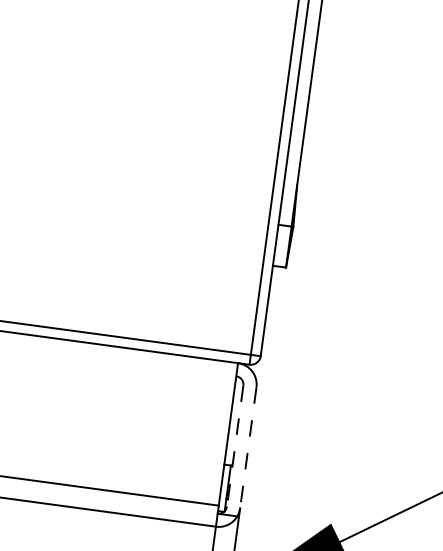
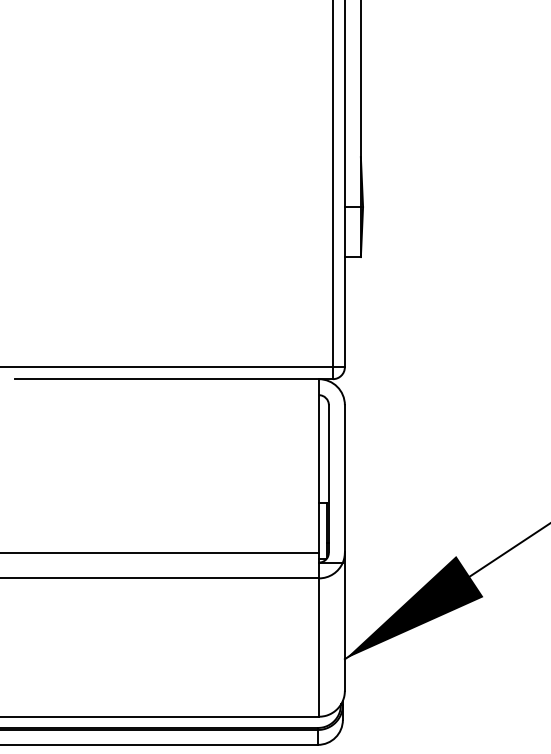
line: (234, 445) -> (328, 478), dashed -> solid
line: (248, 447) -> (344, 478), dashed -> solid

